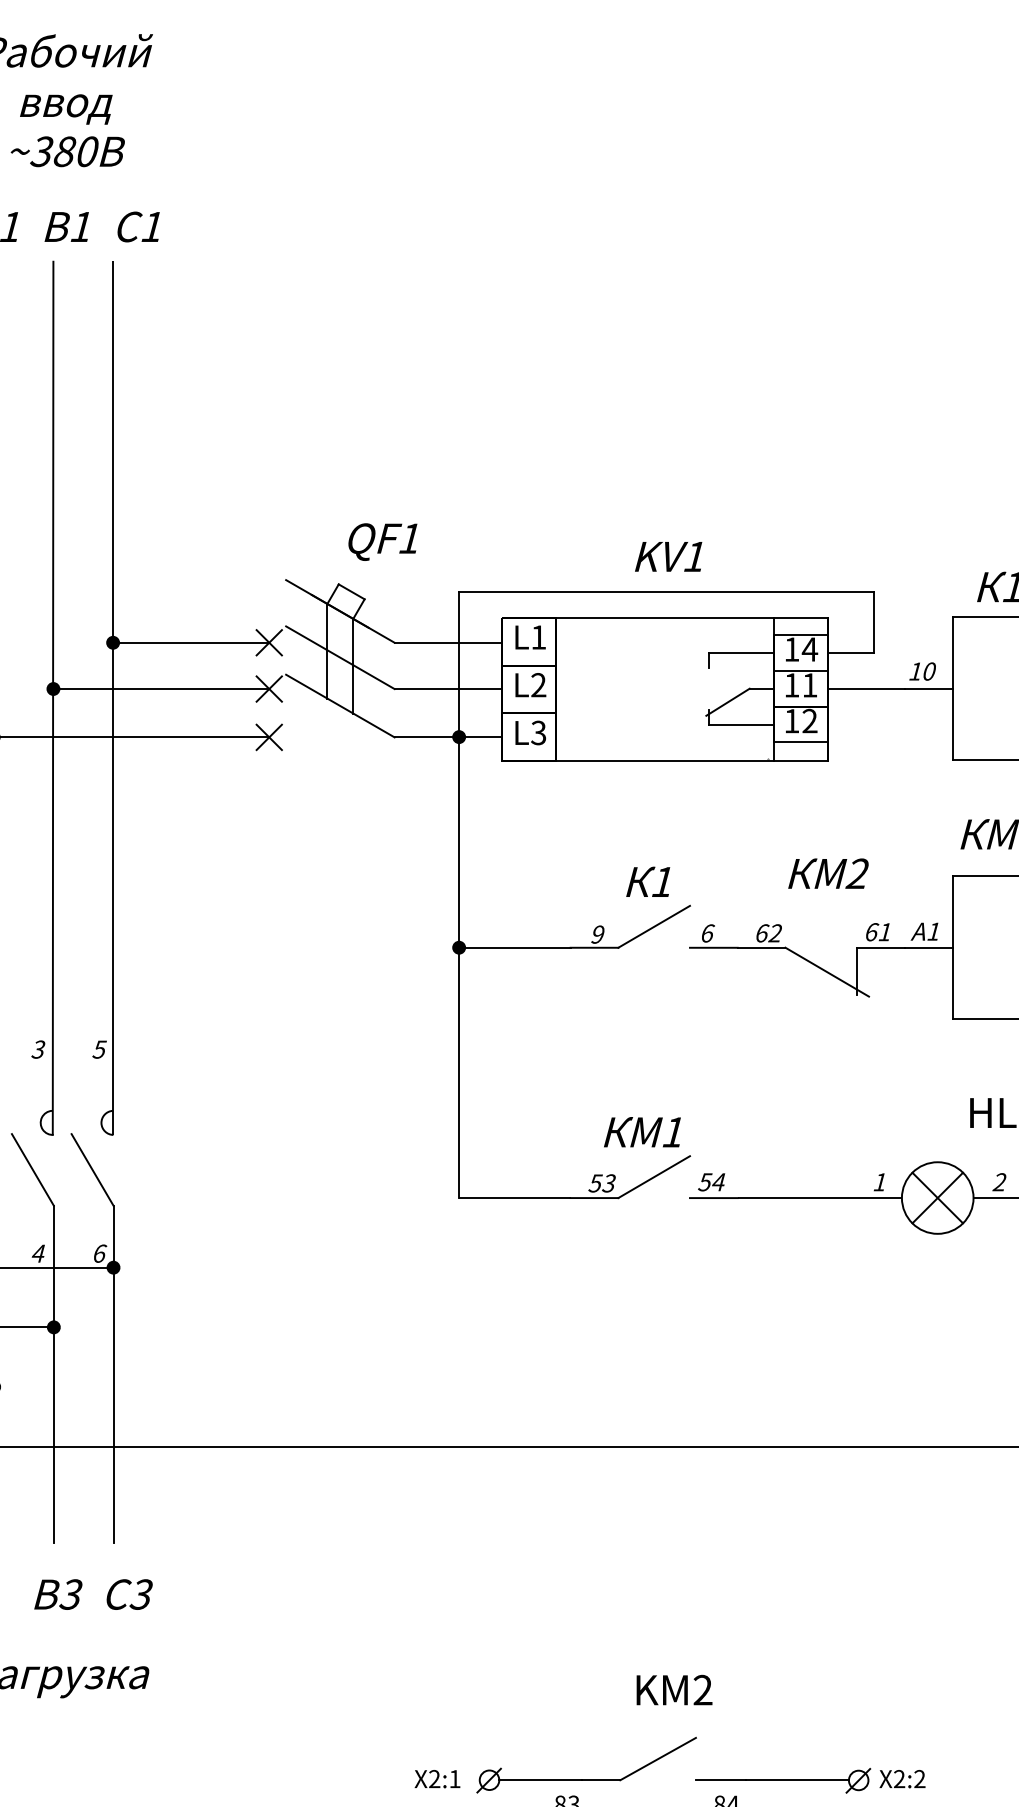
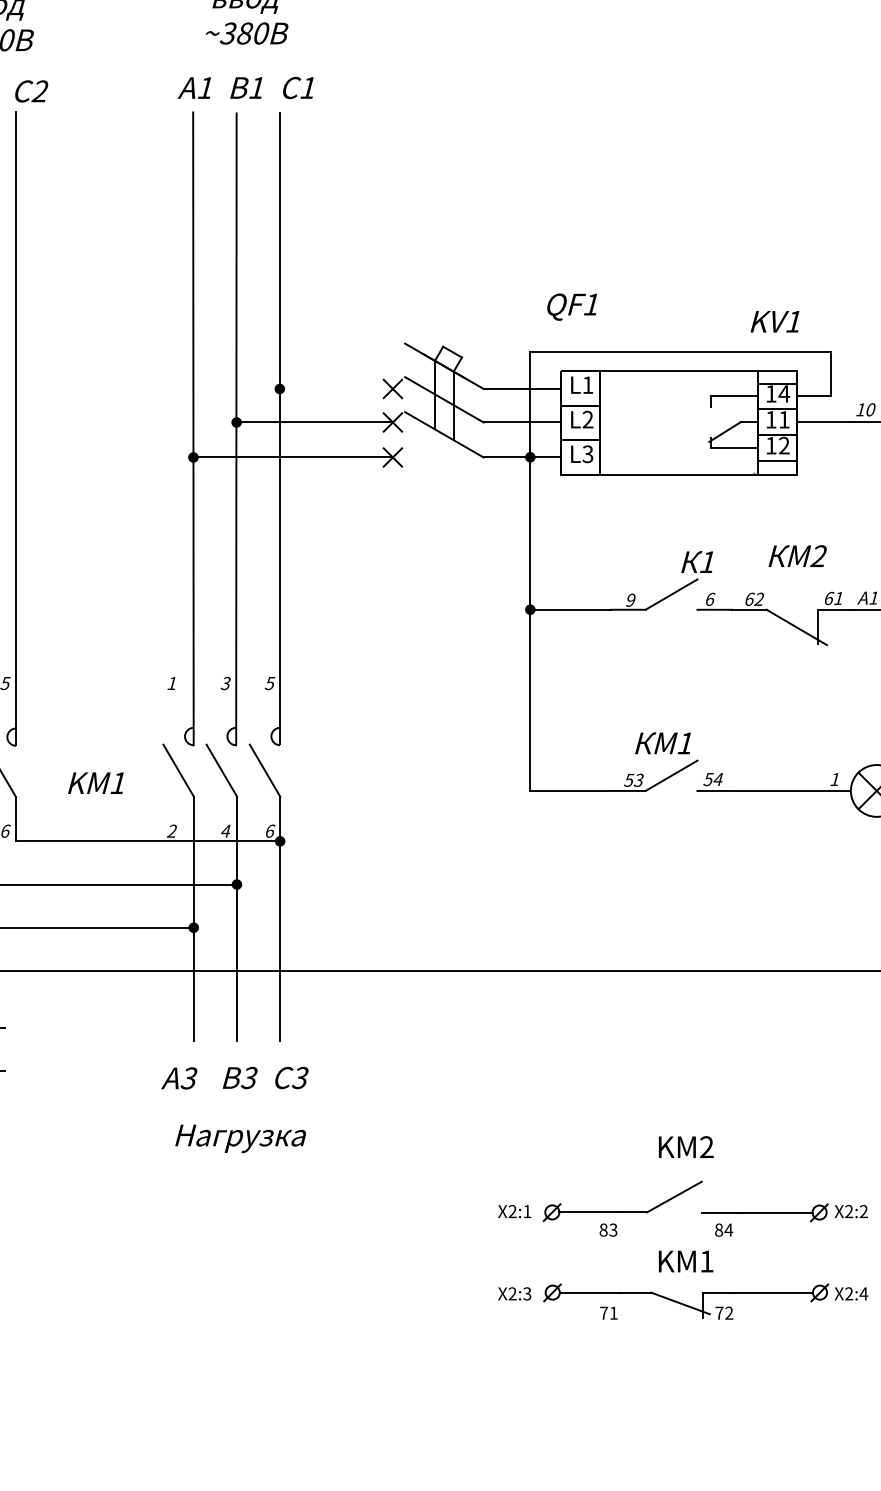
text: (381, 541) -> (571, 306), moved
text: (667, 556) -> (774, 321), moved
line: (189, 643) -> (335, 389), removed
text: (647, 881) -> (696, 561), moved

